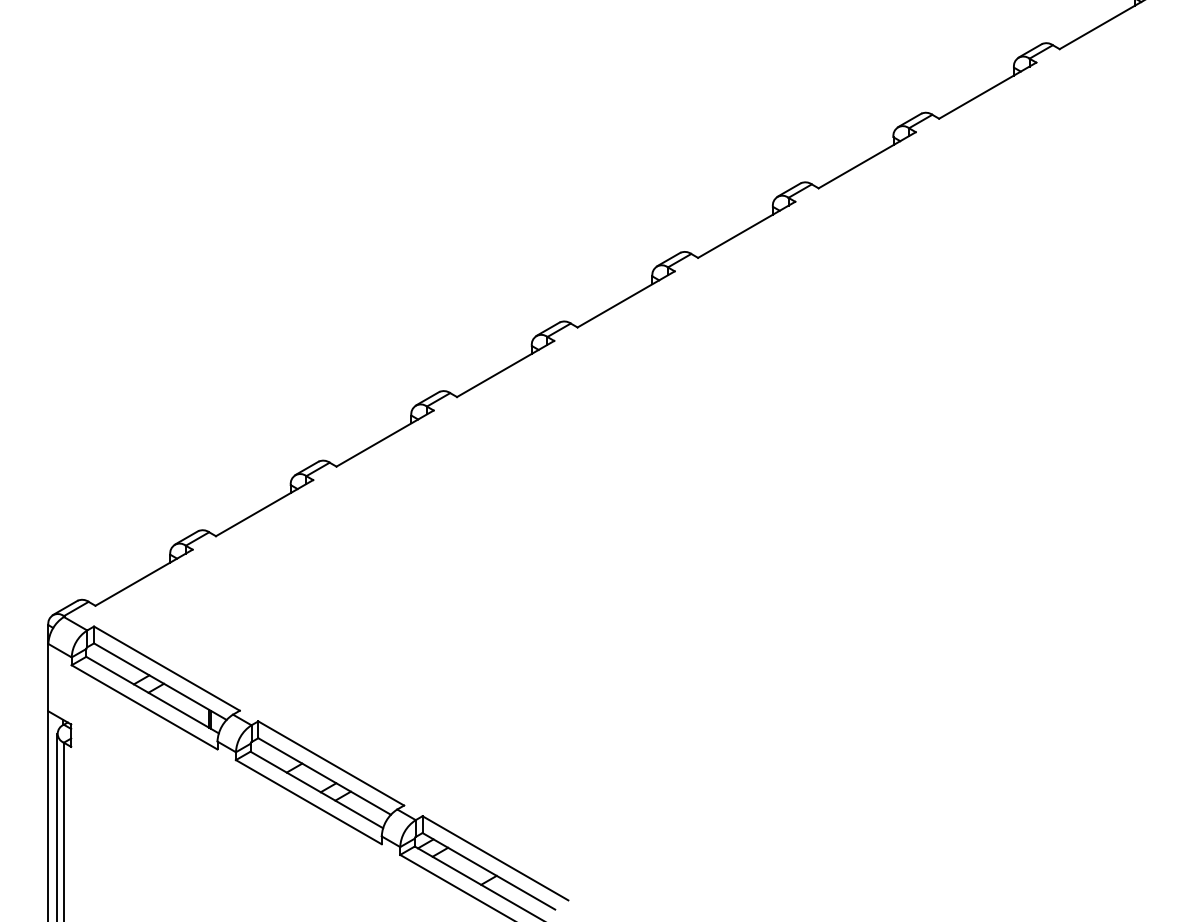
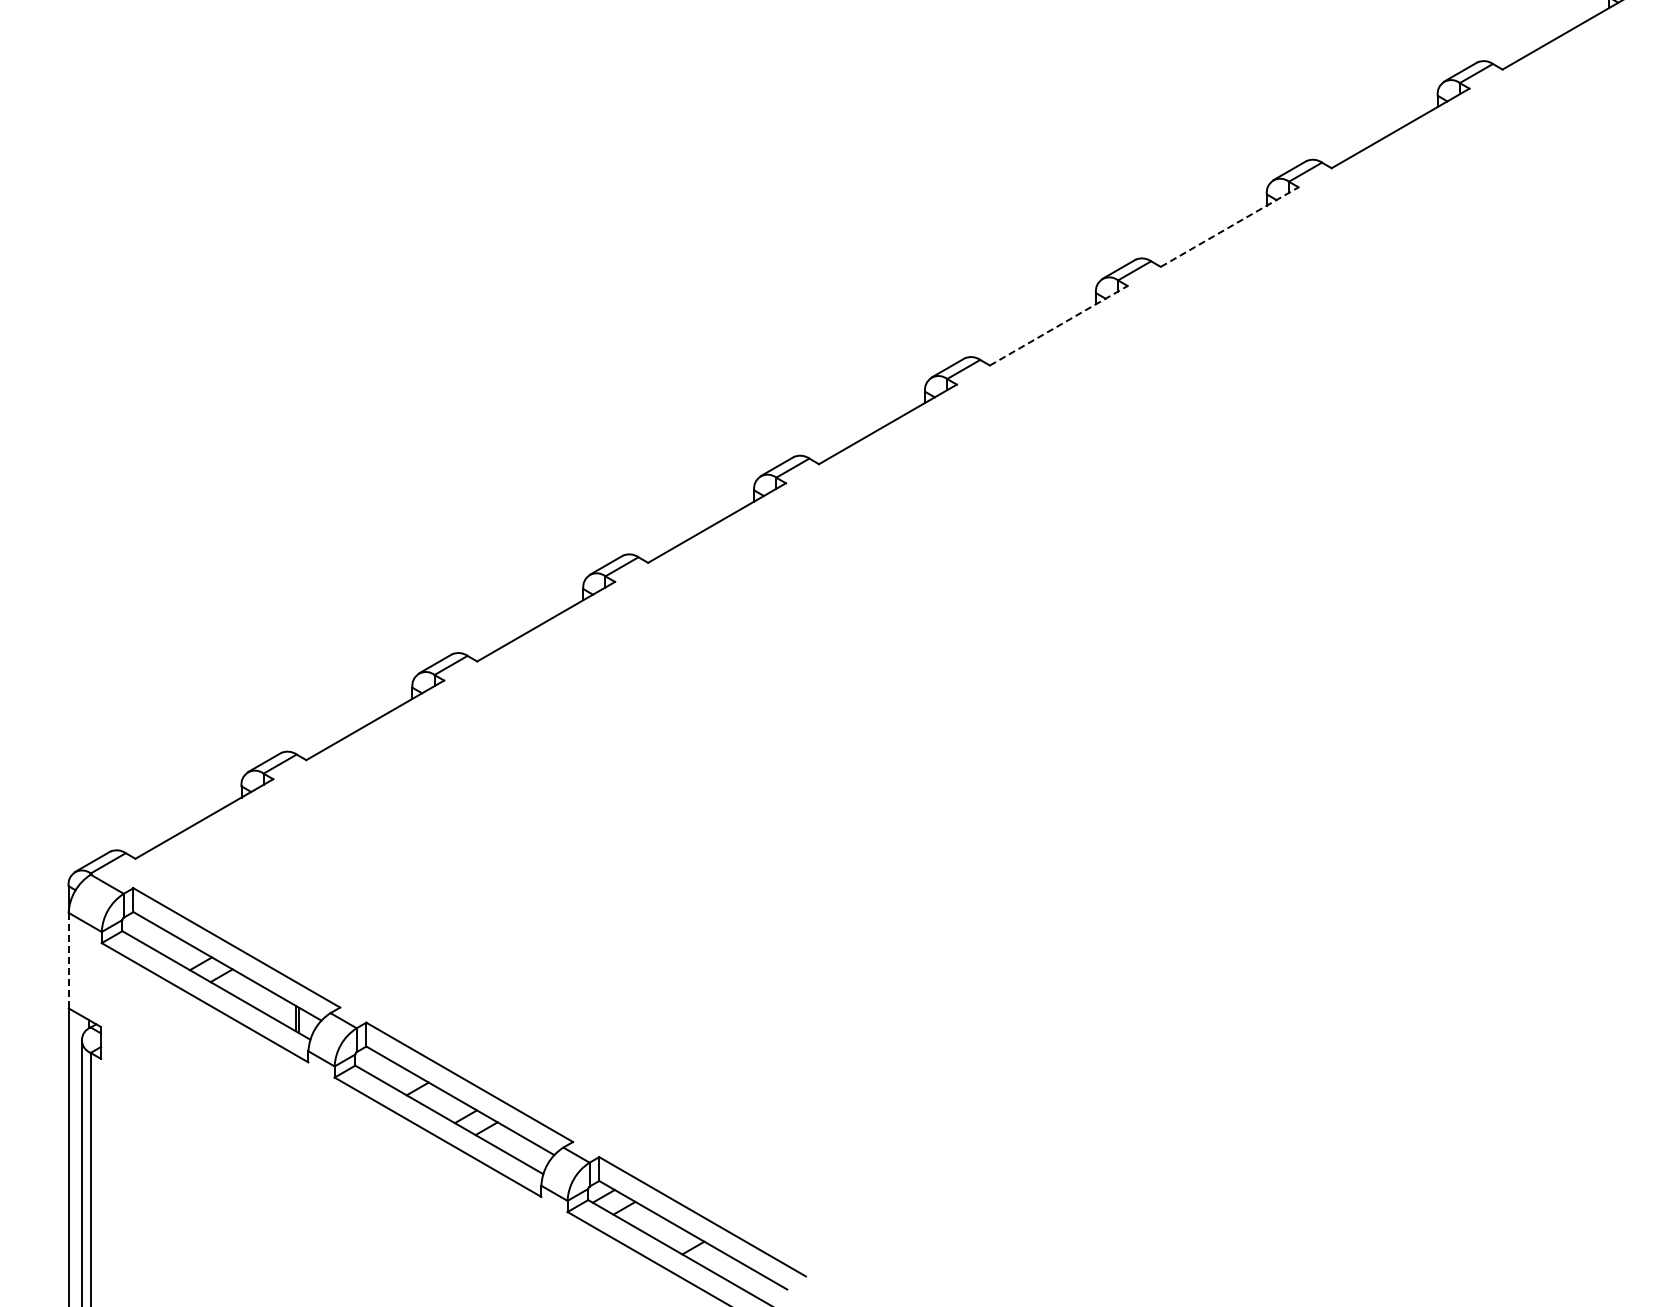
line: (867, 160) -> (1229, 227), solid -> dashed
line: (746, 229) -> (1058, 325), solid -> dashed
line: (48, 677) -> (68, 960), solid -> dashed

